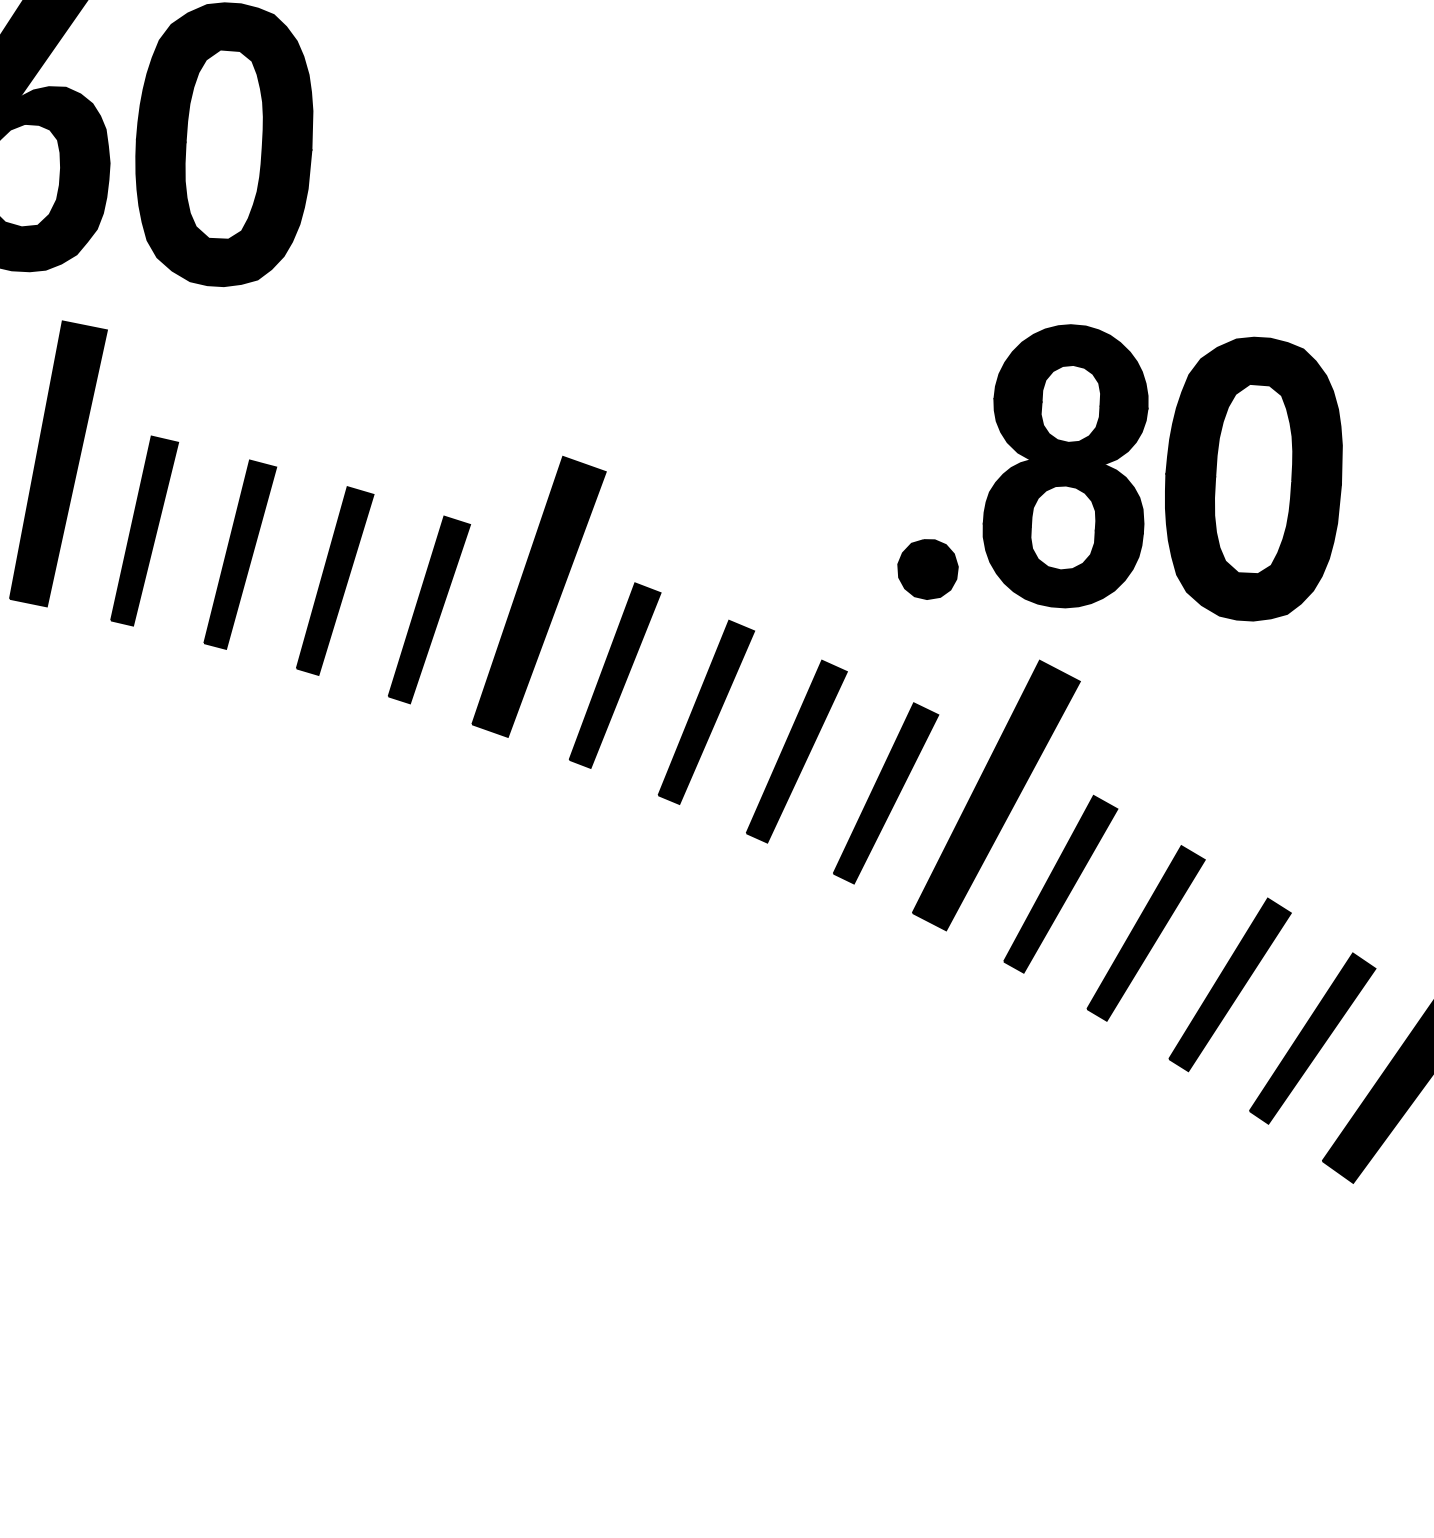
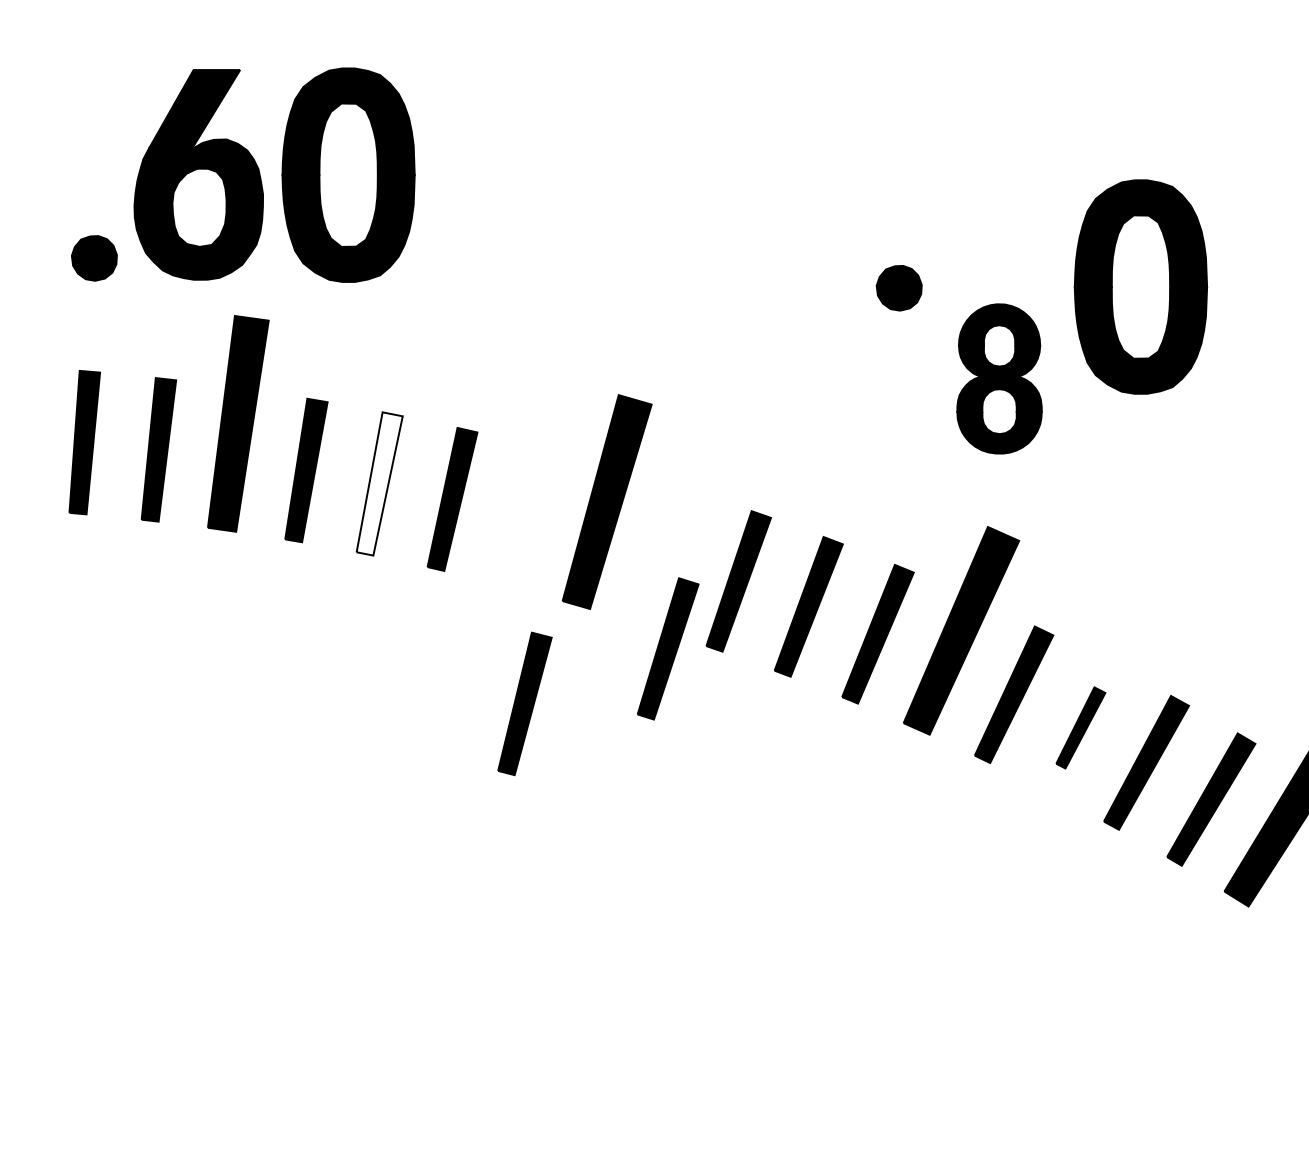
part: (1067, 465) -> (999, 378), size x0.7
part: (1253, 478) -> (1140, 286), moved
fill: (240, 554) -> (379, 483), removed
part: (926, 569) -> (898, 288), moved
part: (428, 609) -> (524, 703), moved
part: (615, 675) -> (668, 648), moved
part: (1145, 932) -> (1080, 727), size x0.6

